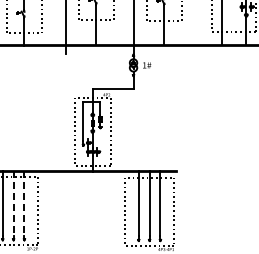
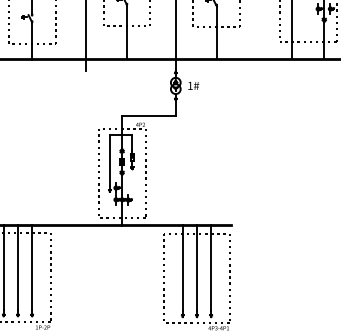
line: (13, 203) -> (17, 267), dashed -> solid
line: (24, 203) -> (32, 267), dashed -> solid

